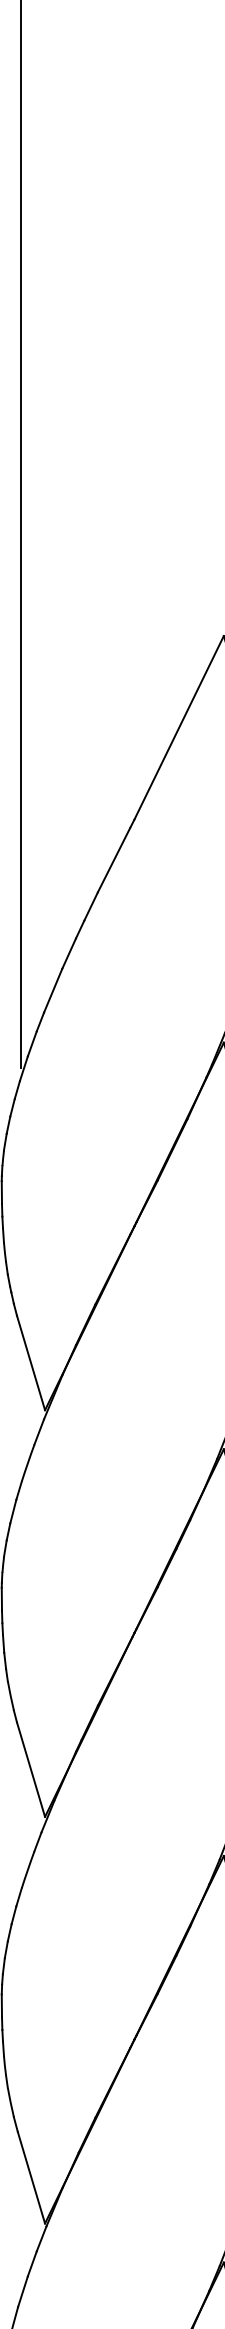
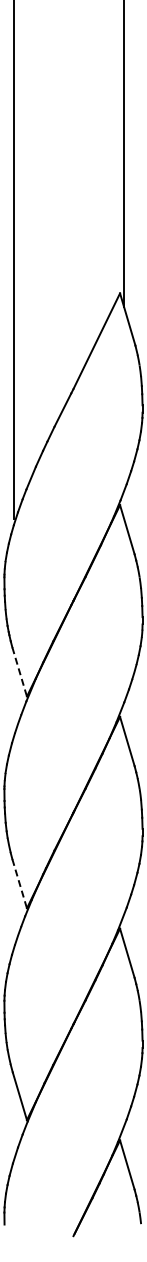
line: (30, 1362) -> (19, 671), solid -> dashed
line: (30, 1769) -> (19, 883), solid -> dashed

